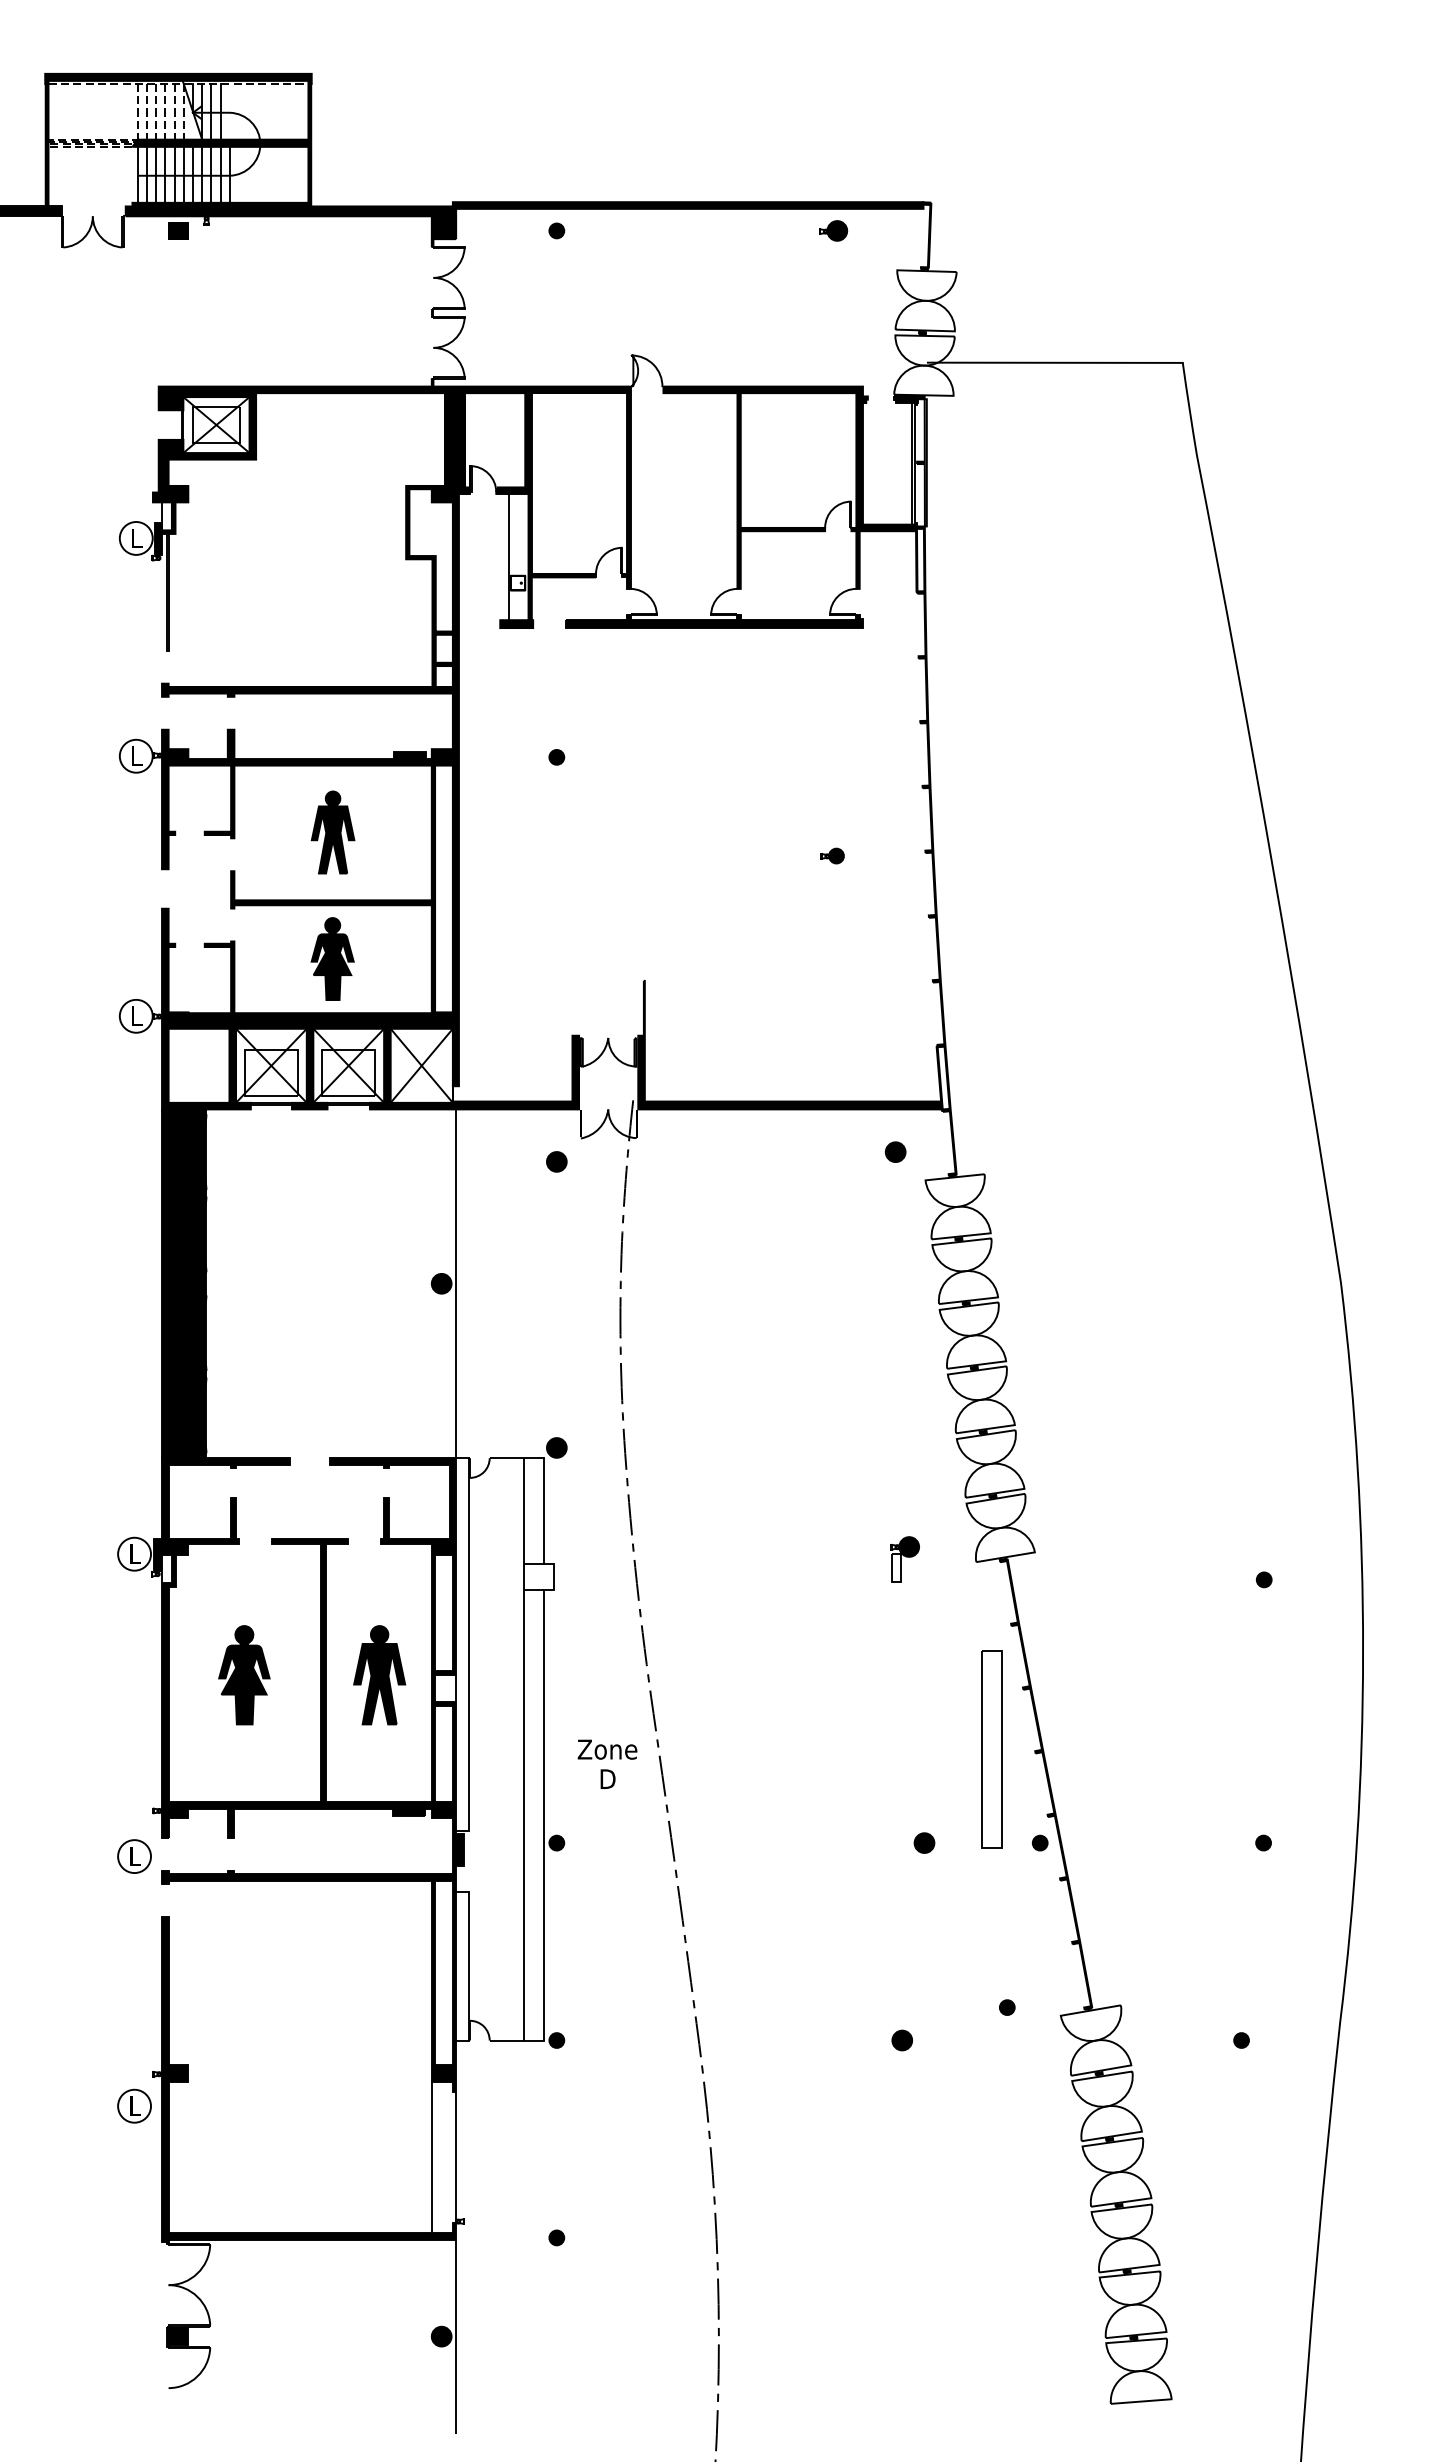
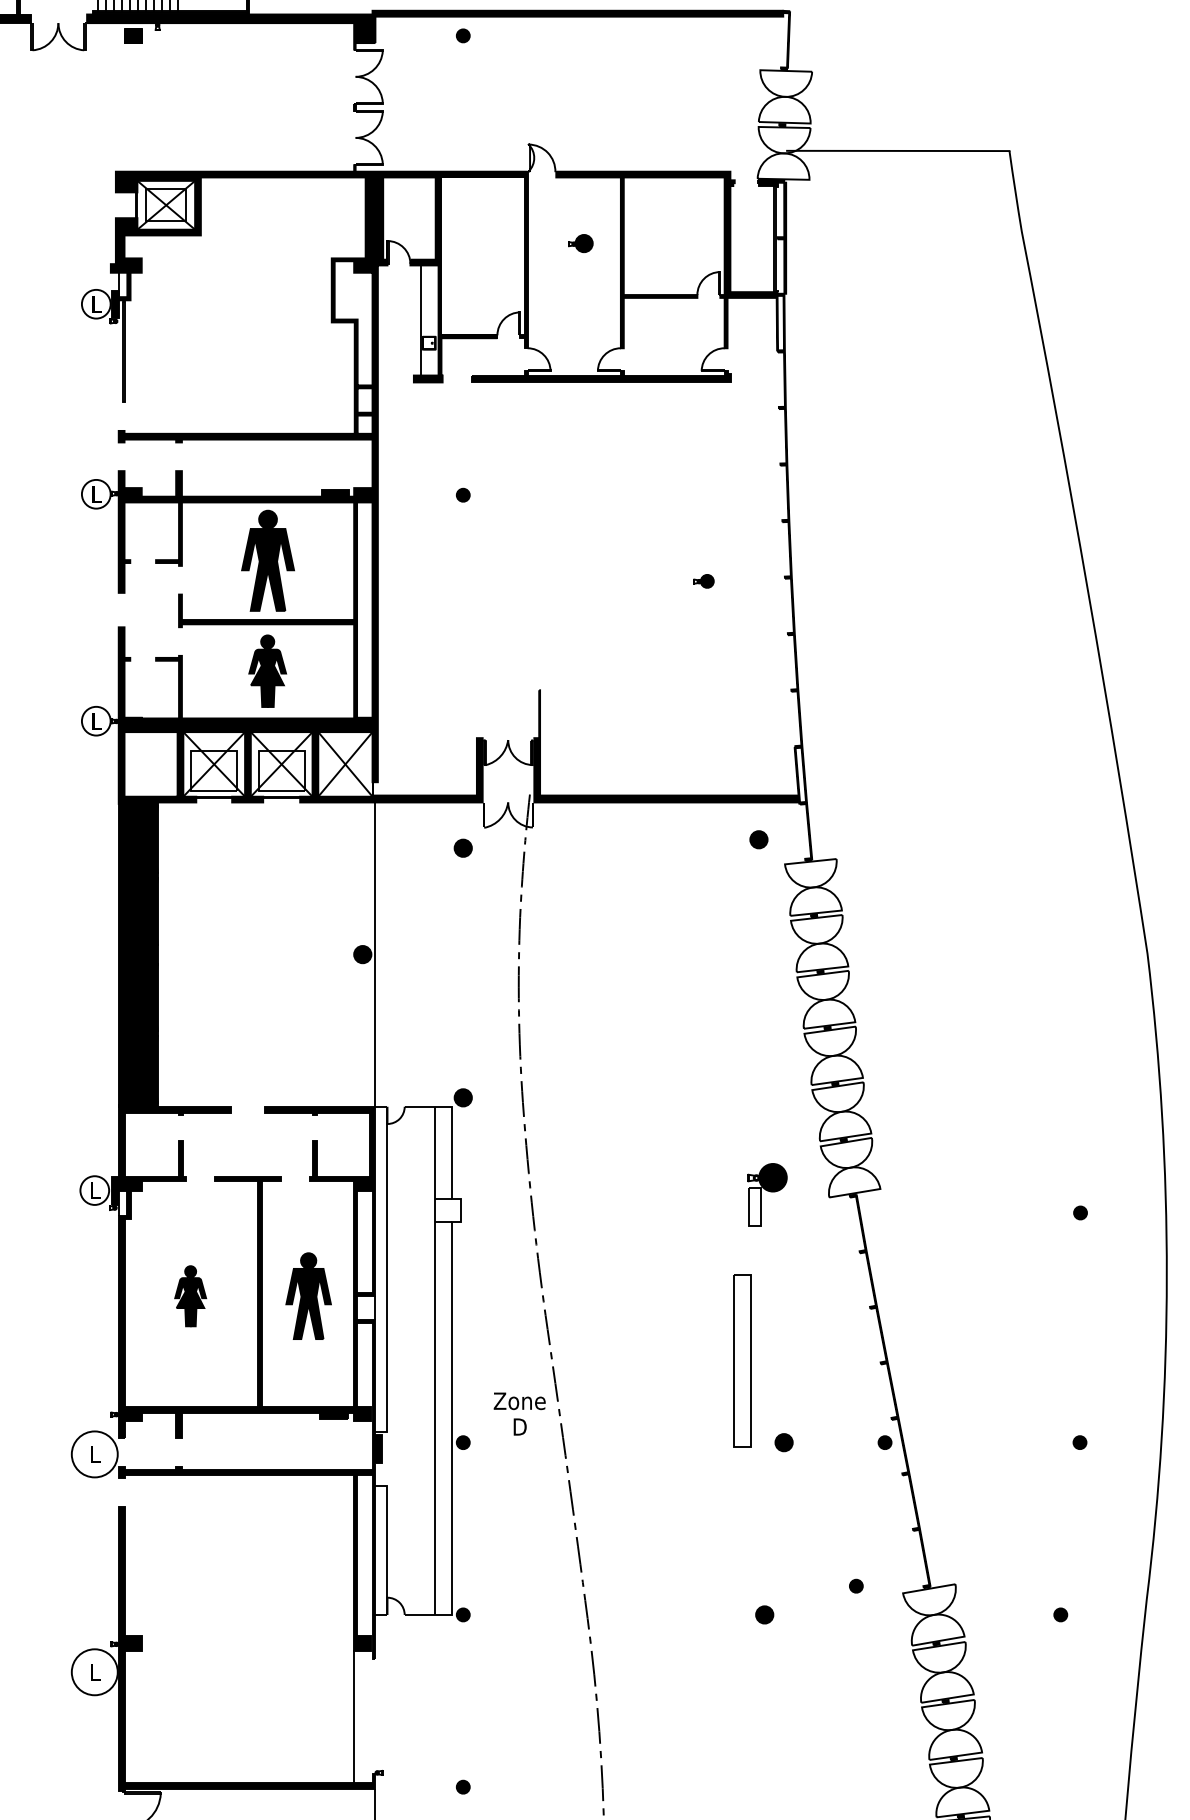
part: (833, 230) -> (580, 243), moved
part: (332, 832) -> (267, 560), size x1.4
part: (904, 1559) -> (766, 1195), size x1.6
part: (244, 1675) -> (190, 1296), size x0.7
part: (991, 1749) -> (742, 1360), moved
text: (607, 1763) -> (519, 1413), moved
circle: (134, 1856) -> (94, 1454), size x1.6
circle: (134, 2105) -> (94, 1671), size x1.6
line: (456, 2157) -> (375, 1717), removed

